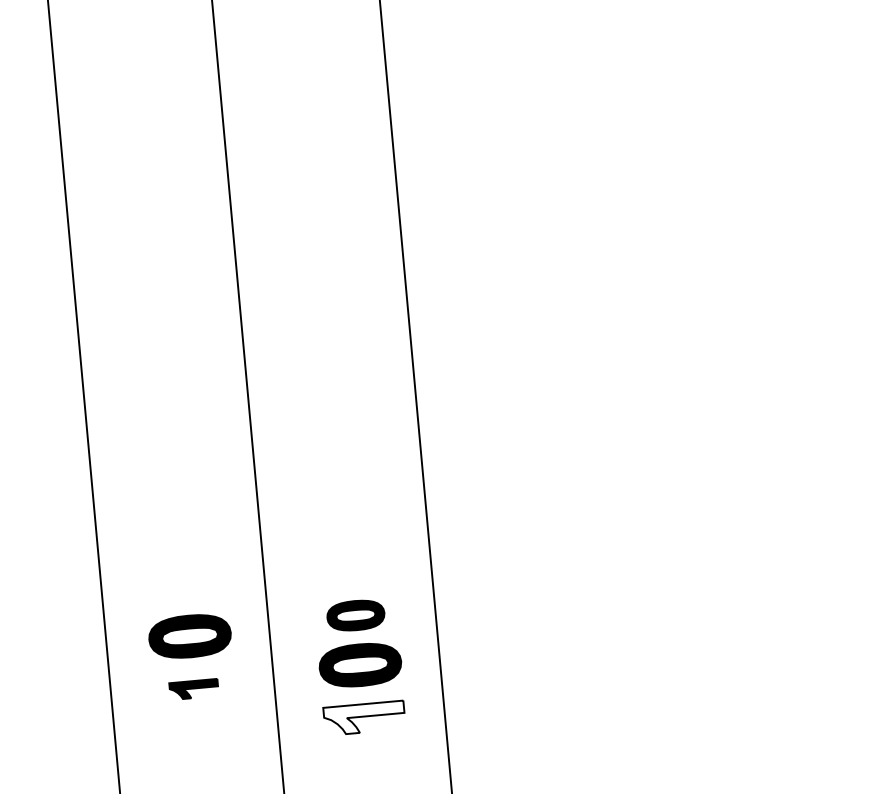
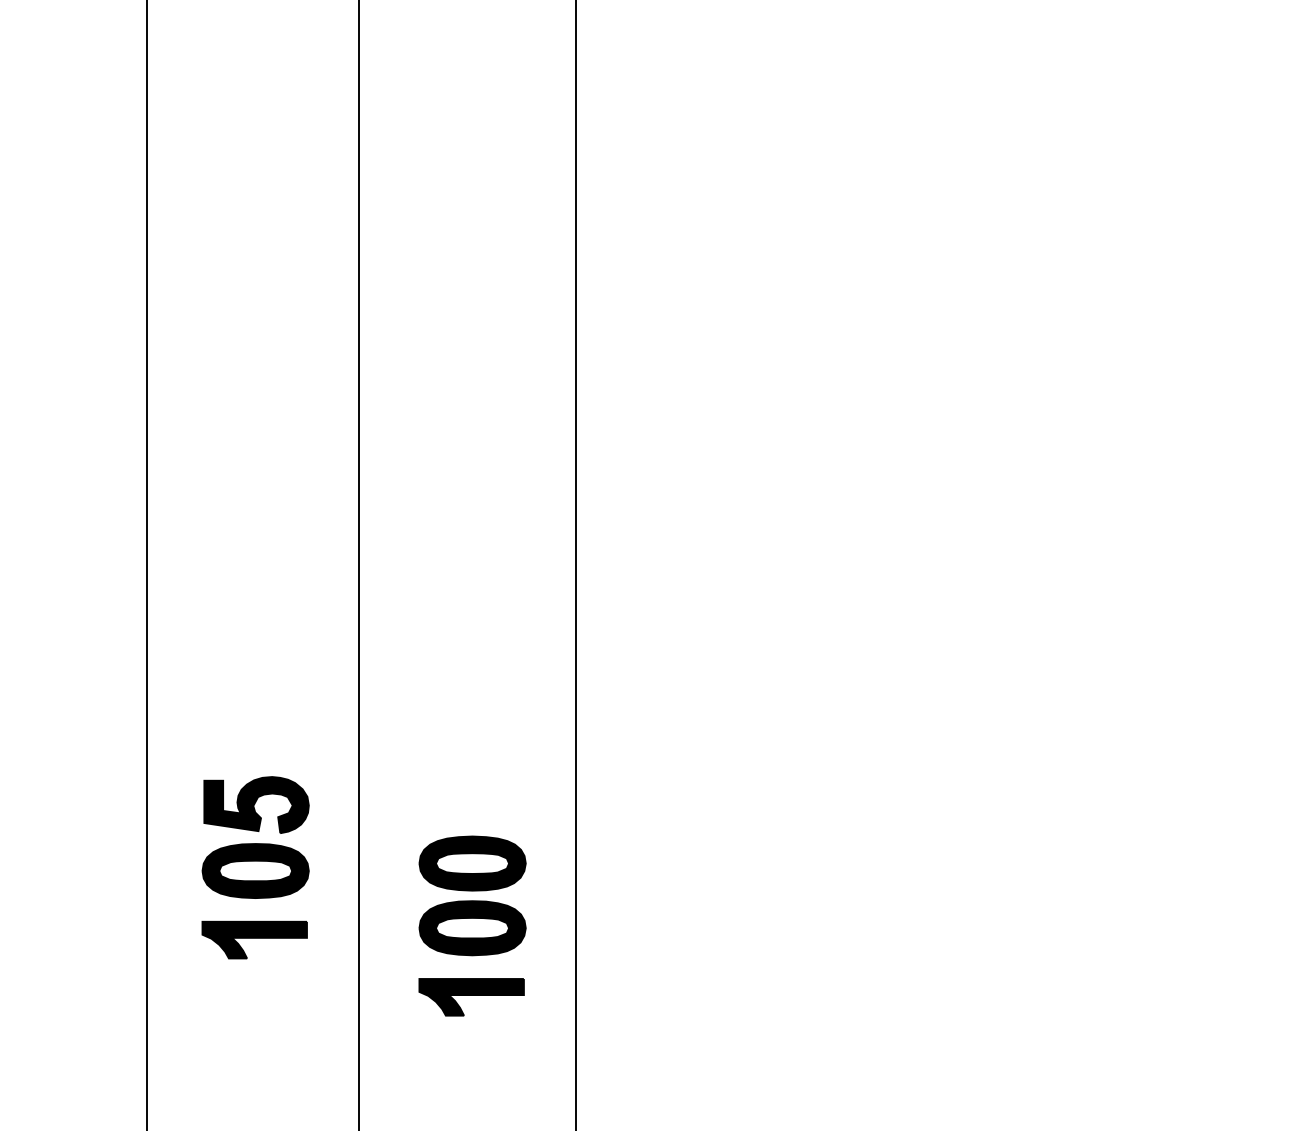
part: (186, 585) -> (256, 804), added
part: (355, 615) -> (472, 863), size x1.43
part: (193, 689) -> (254, 939), size x1.67
fill: (364, 718) -> (471, 997), added

